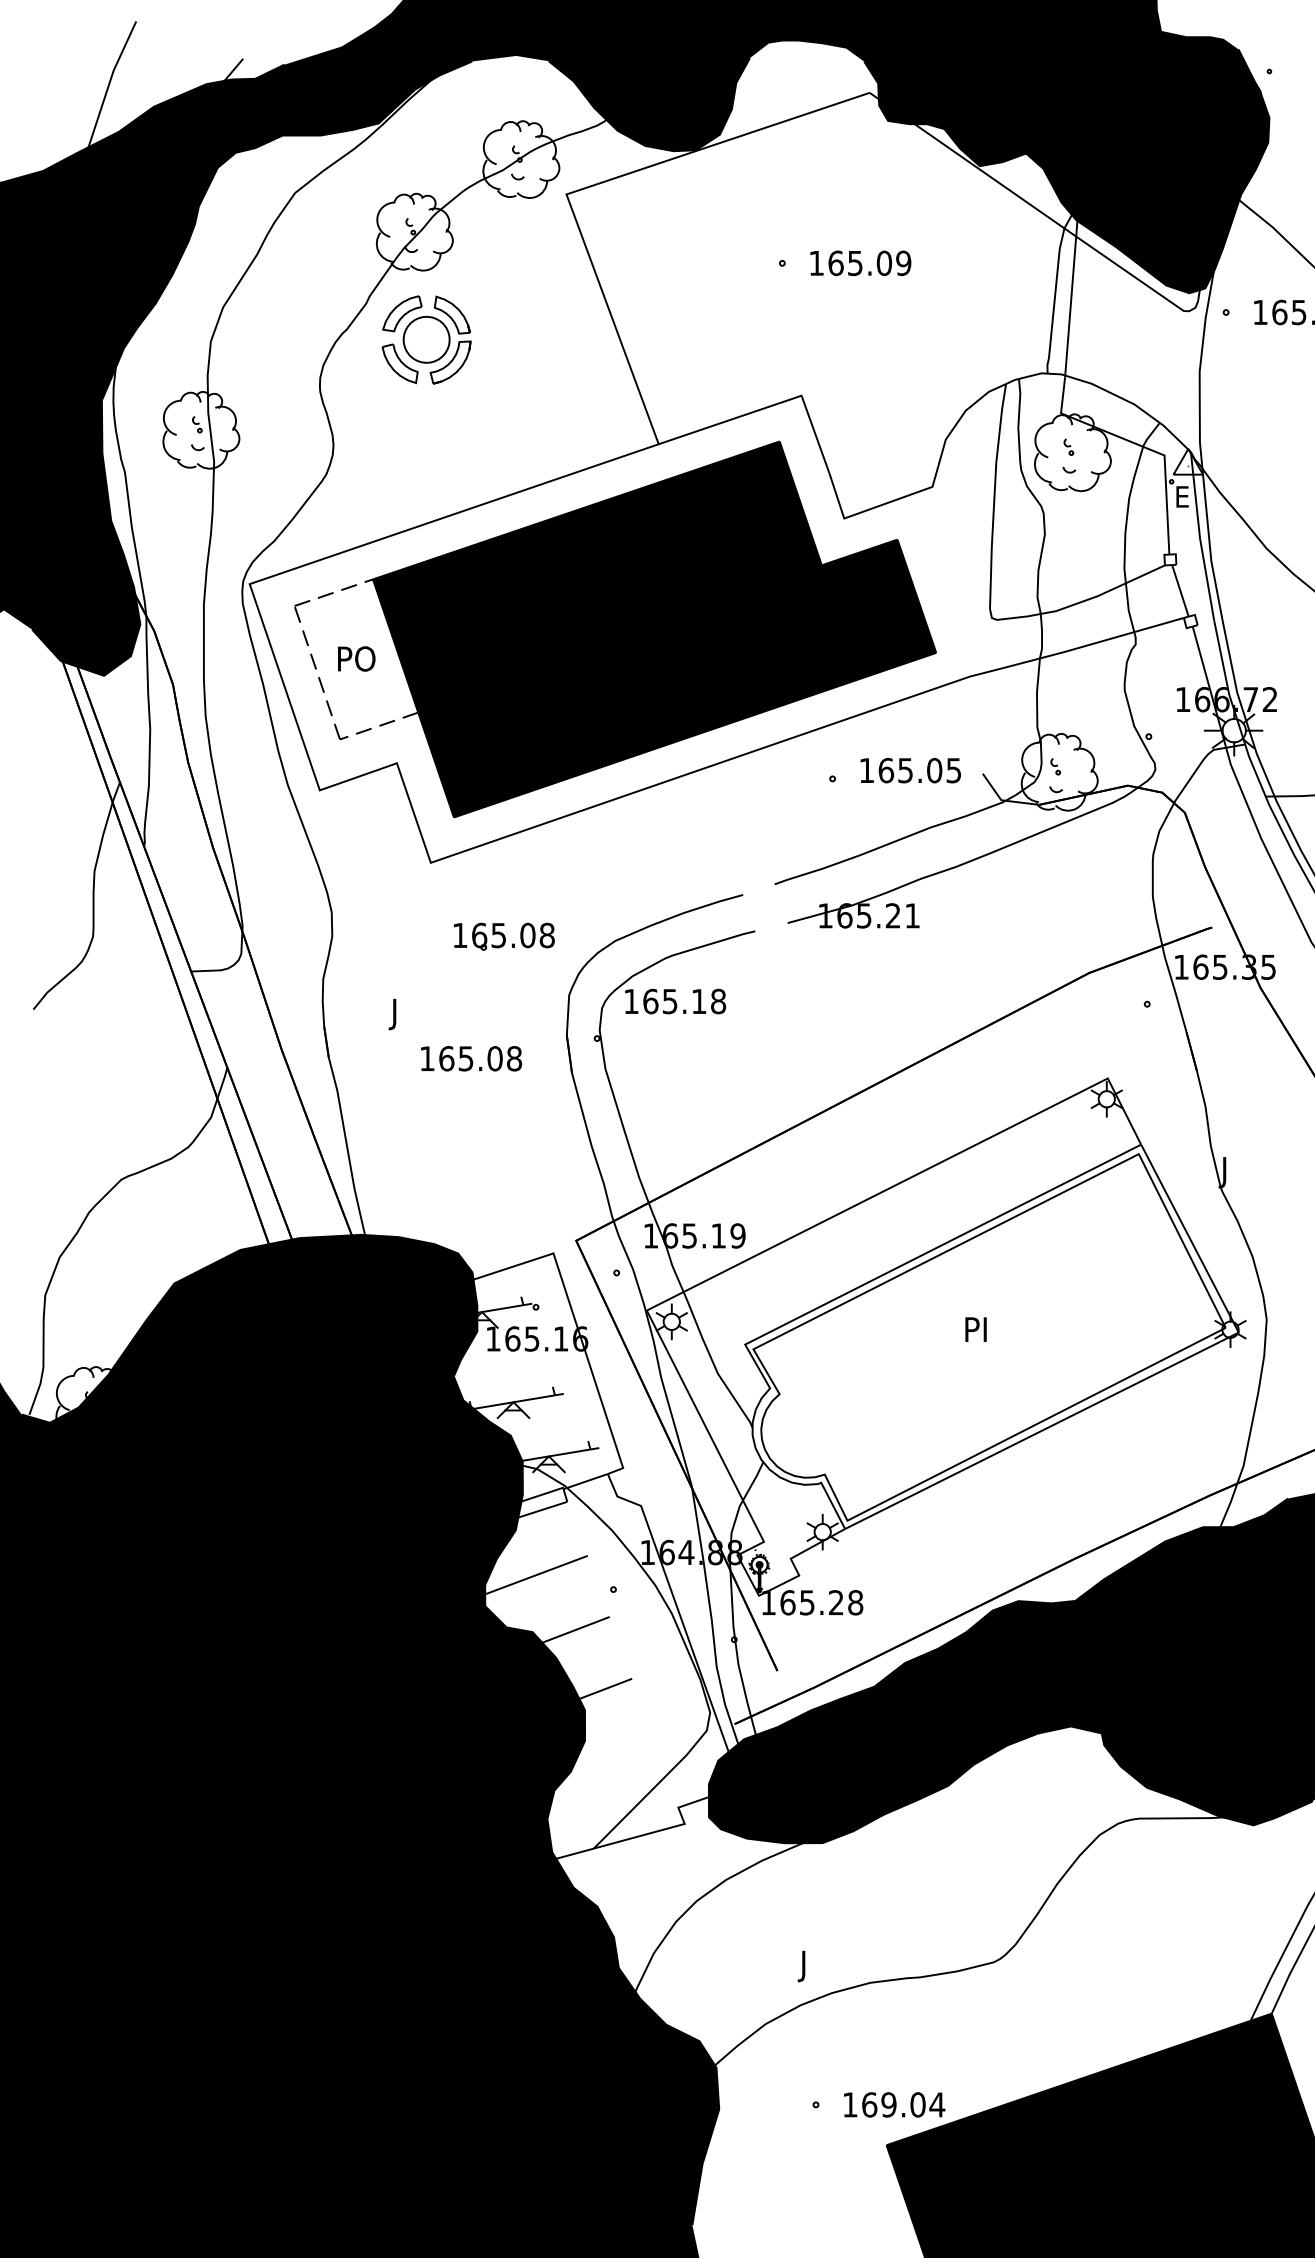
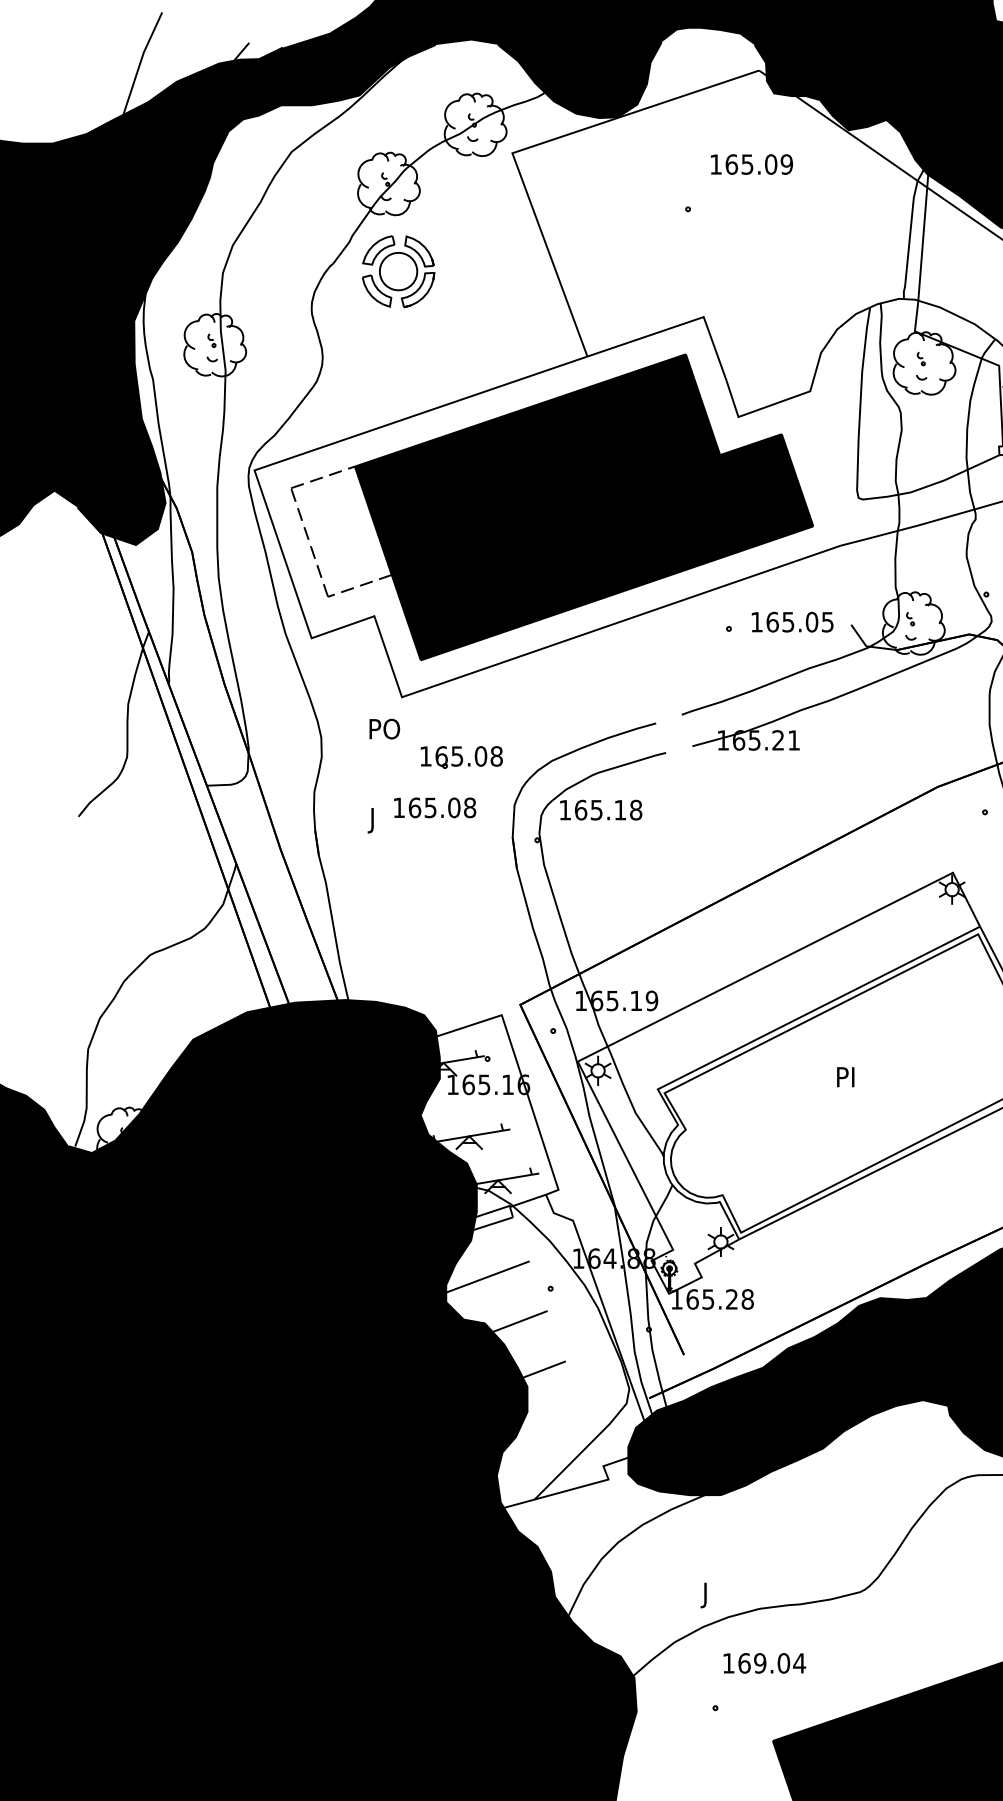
text: (860, 263) -> (751, 164), moved
text: (356, 658) -> (384, 728), moved
text: (471, 1058) -> (435, 807), moved
text: (894, 2104) -> (764, 1663), moved

